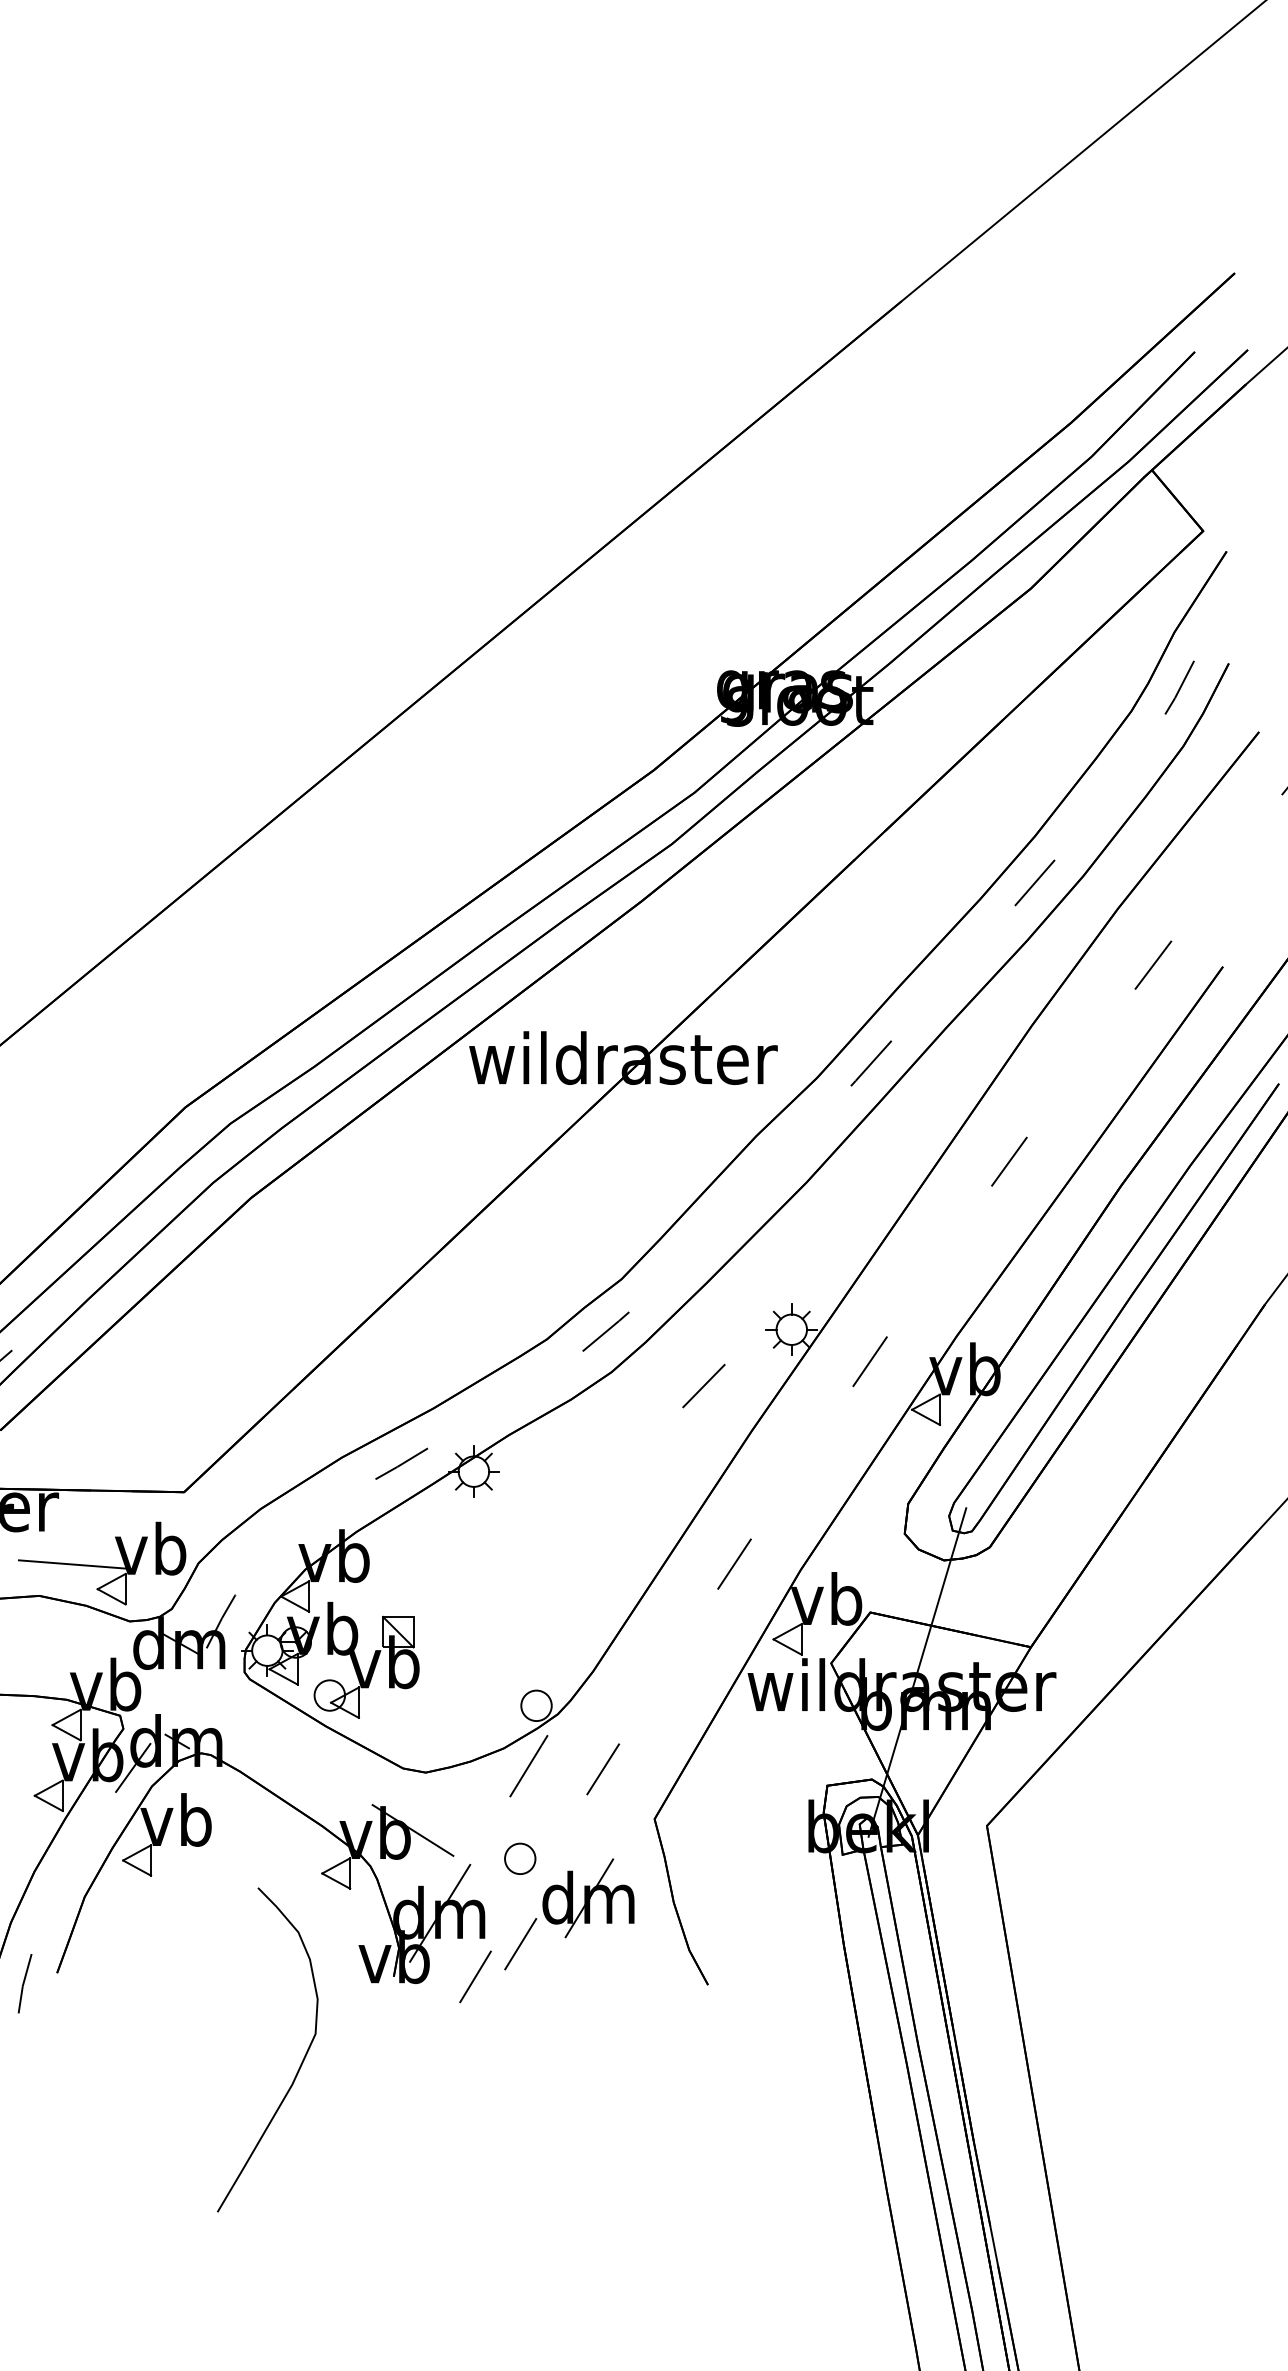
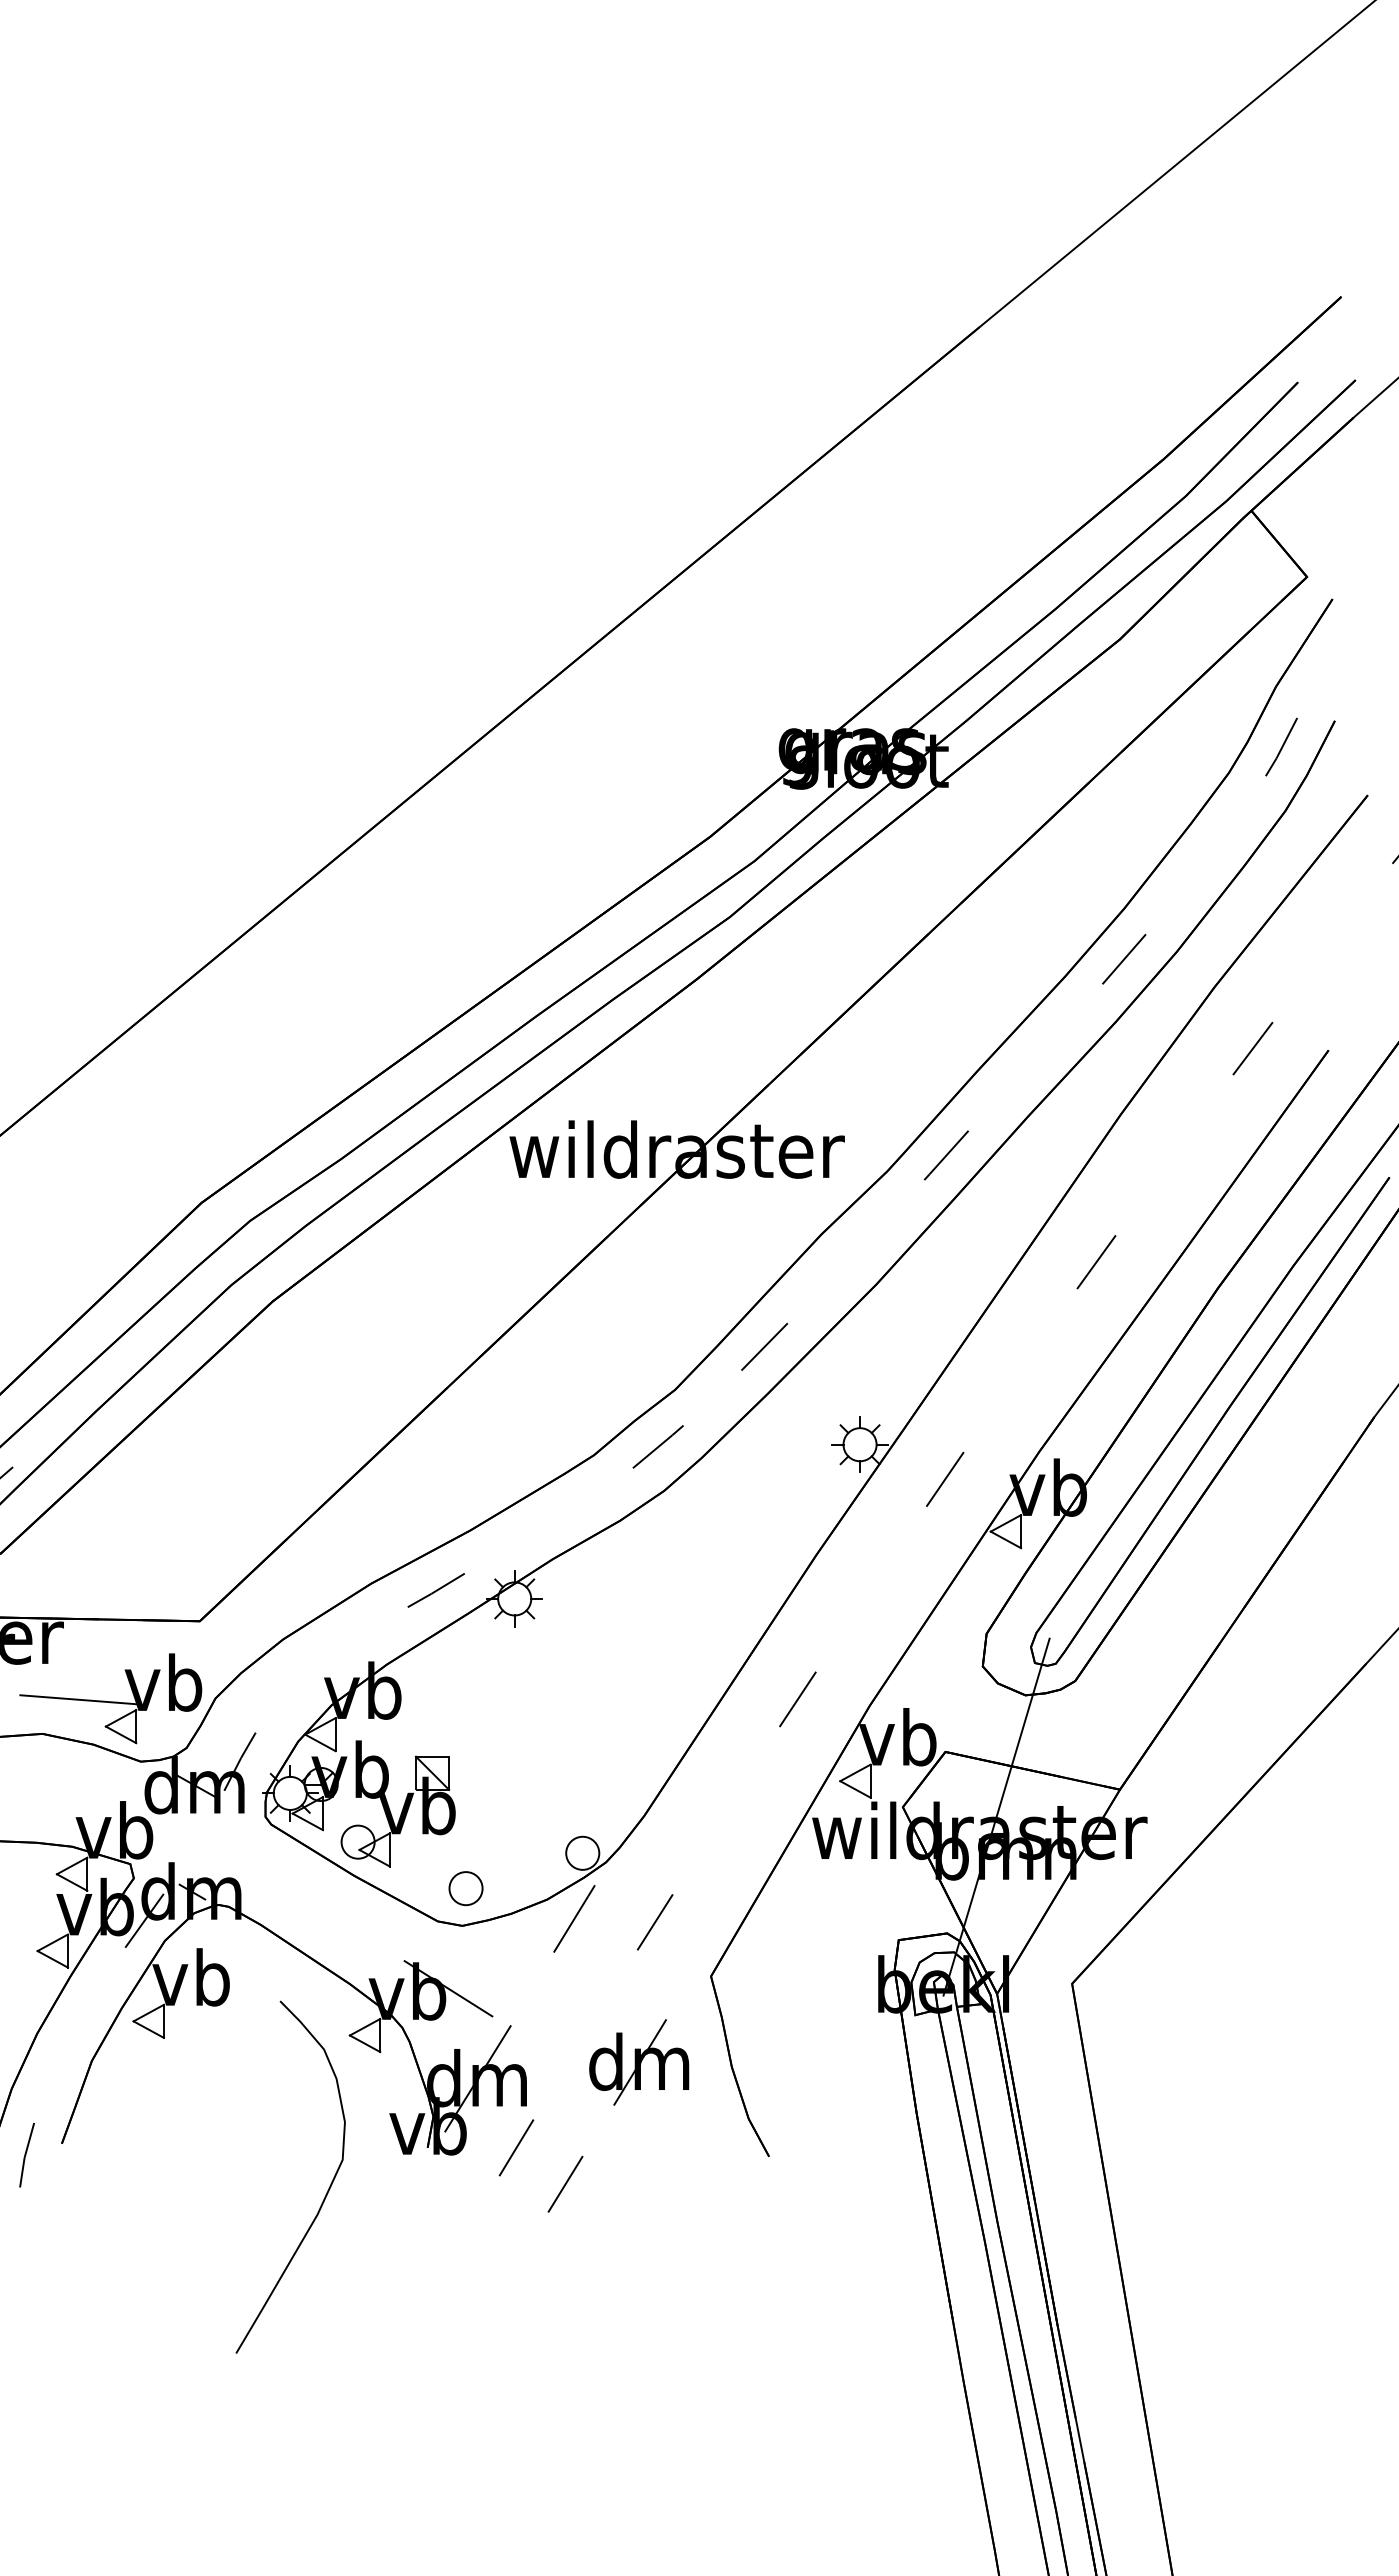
line: (703, 1385) -> (764, 1346), moved
part: (519, 1858) -> (465, 1888), moved
line: (520, 1943) -> (565, 2183), moved
curve: (299, 2065) -> (325, 2194), moved

